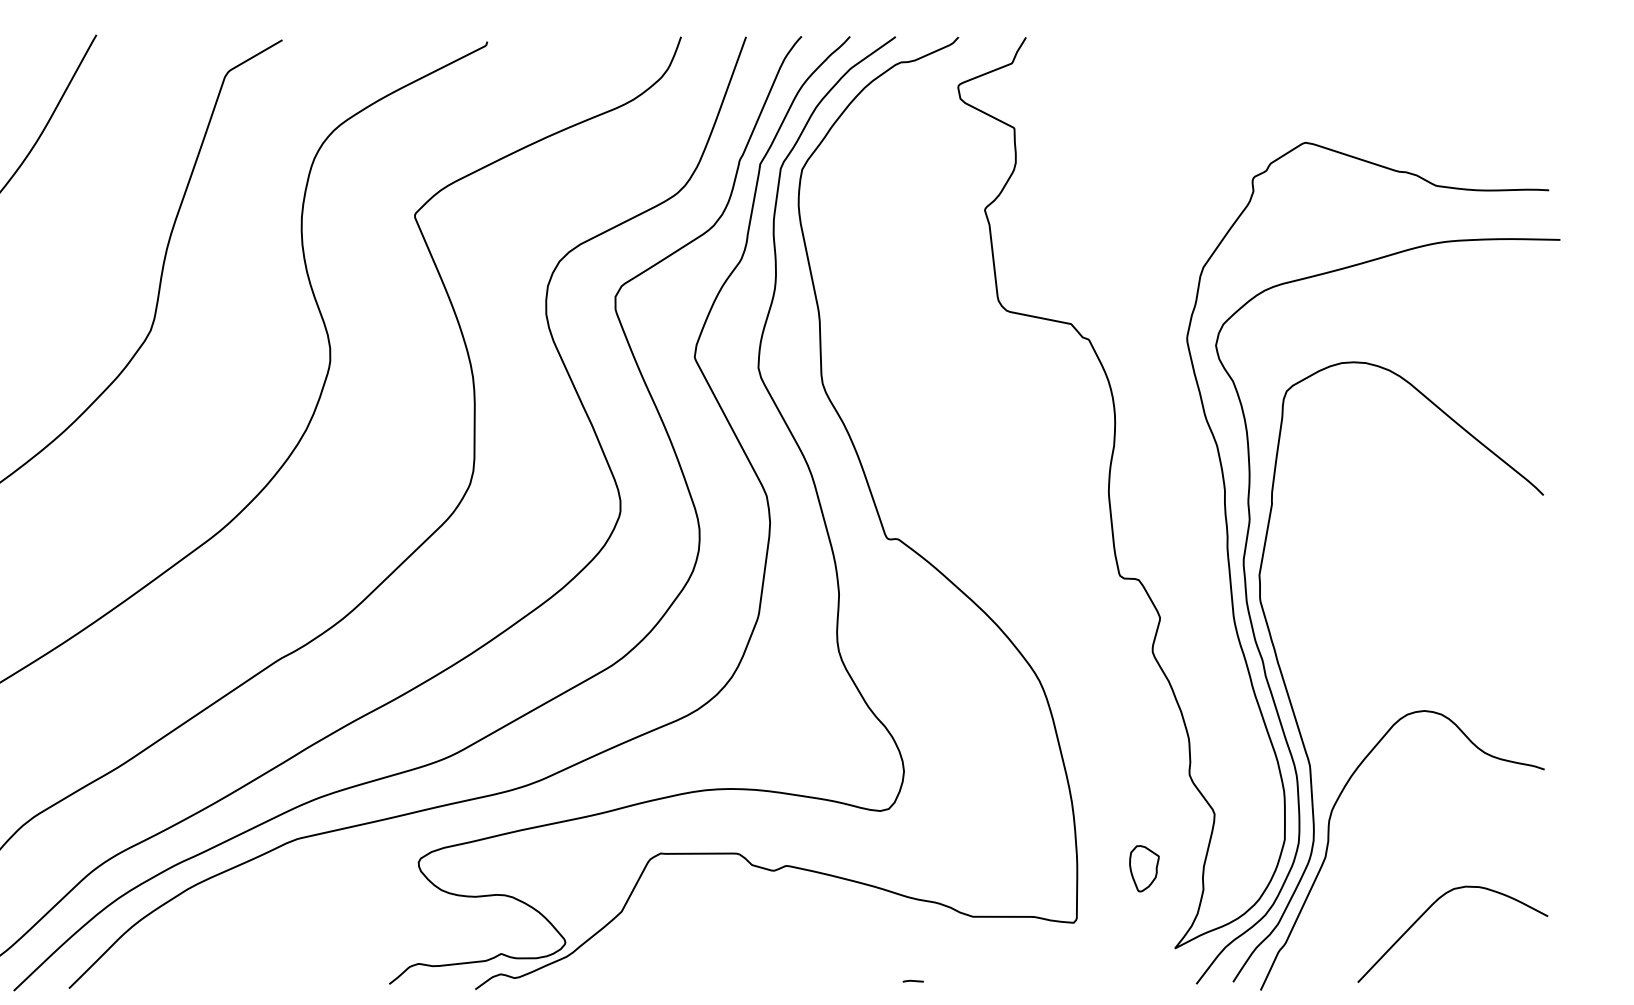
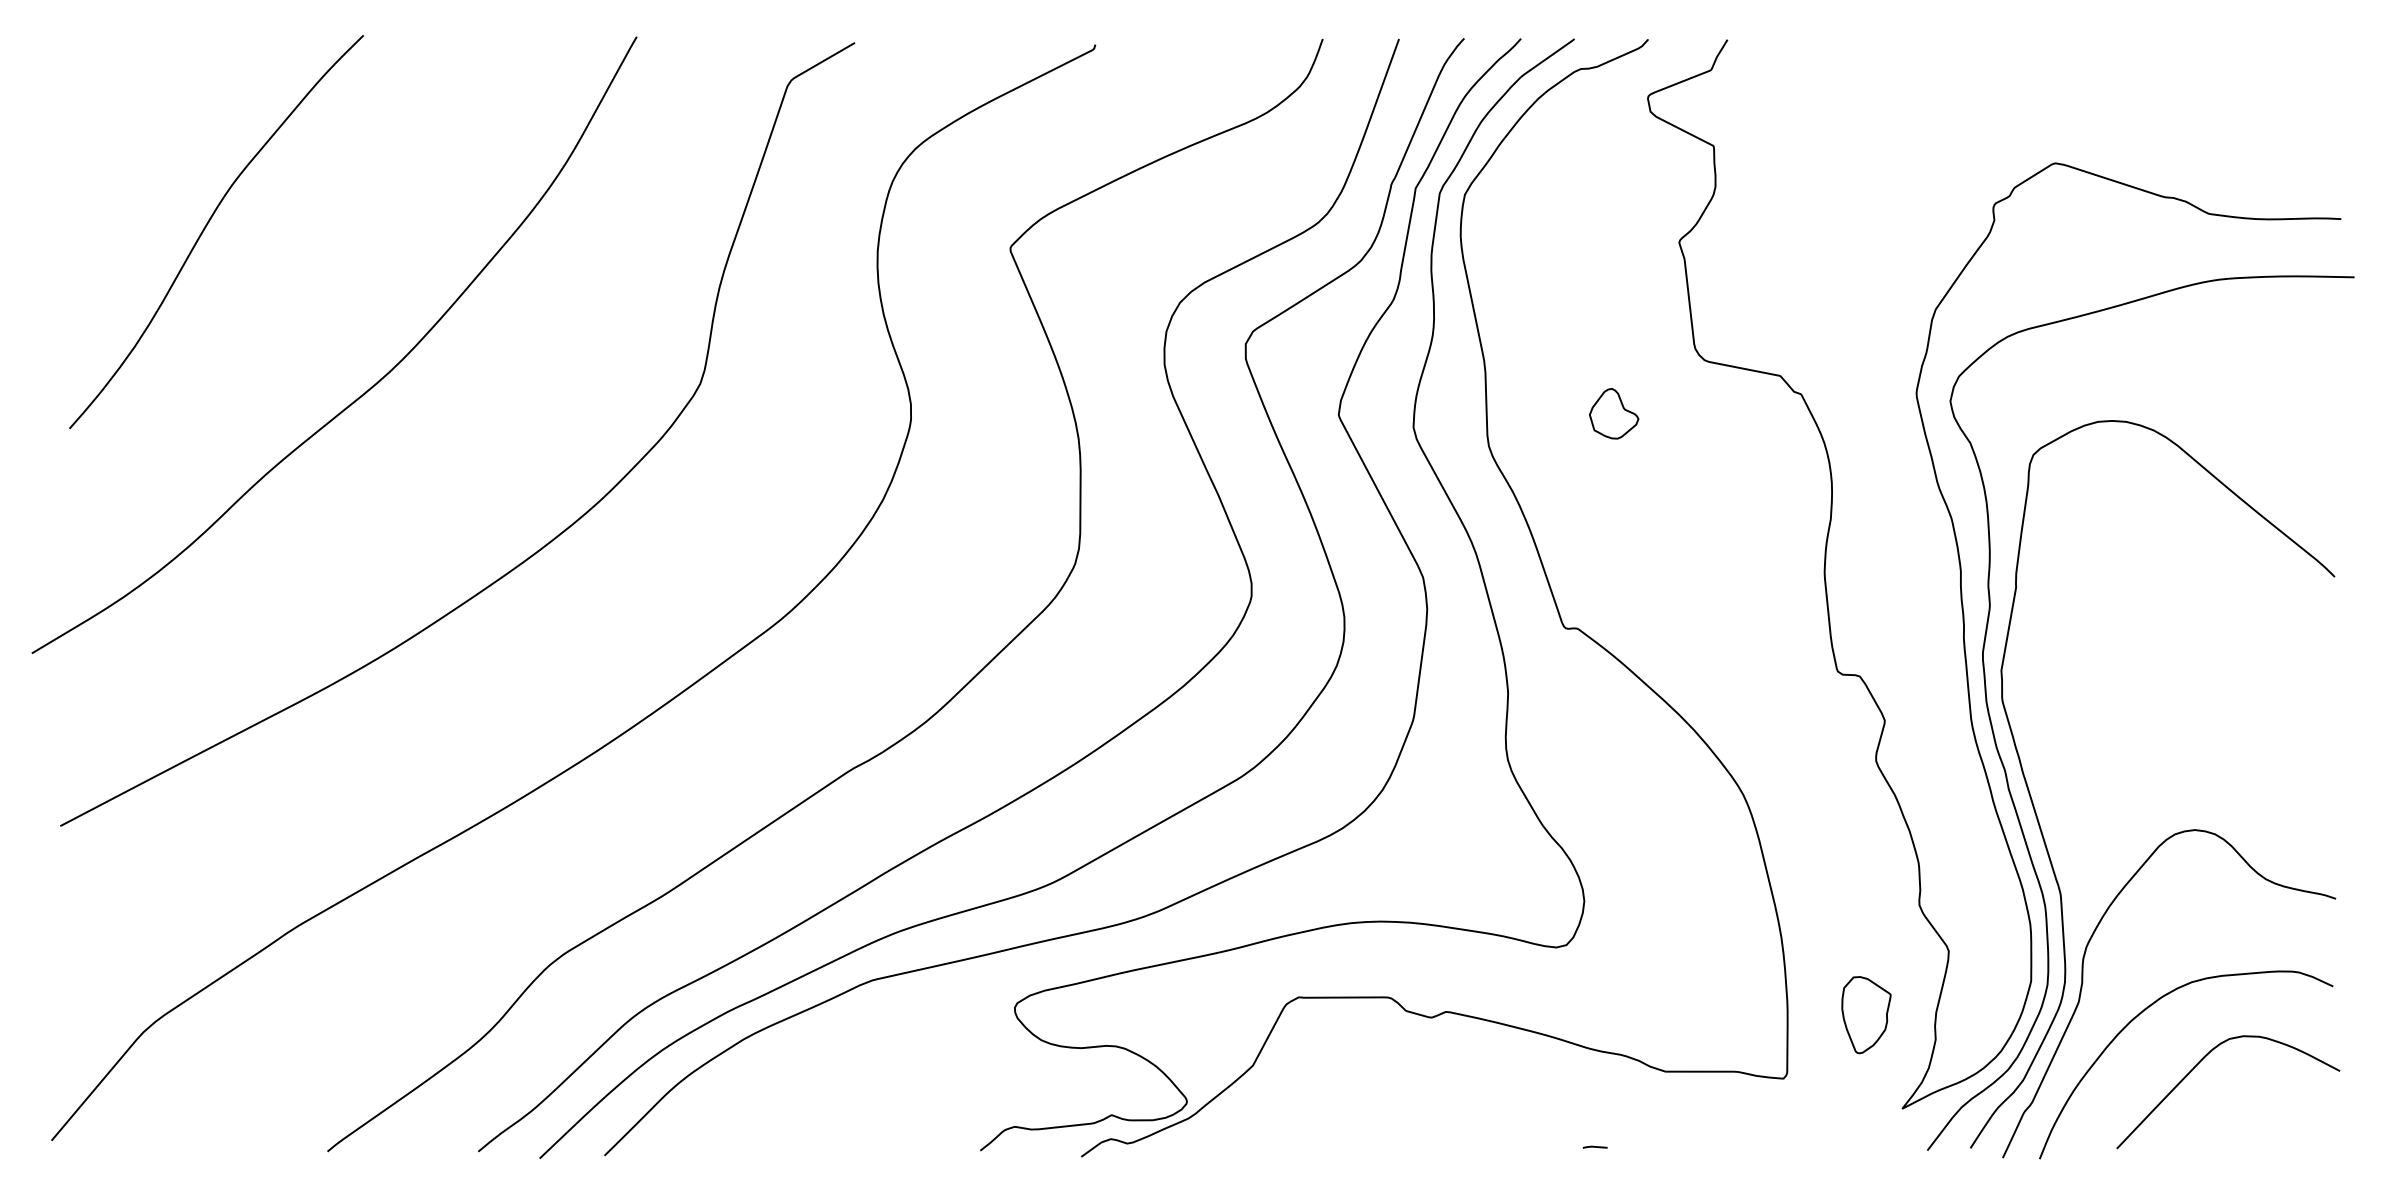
part: (929, 355) -> (1614, 413), added
curve: (1380, 866) -> (2143, 1012), added
part: (1144, 868) -> (1866, 1015), size x1.43

